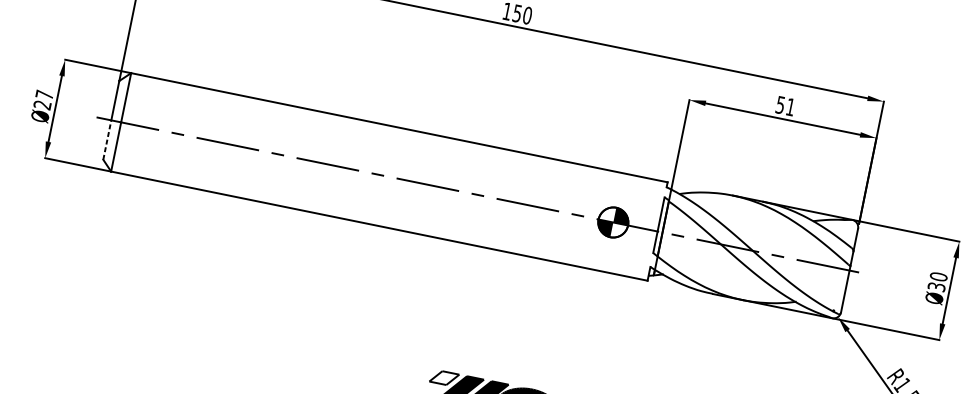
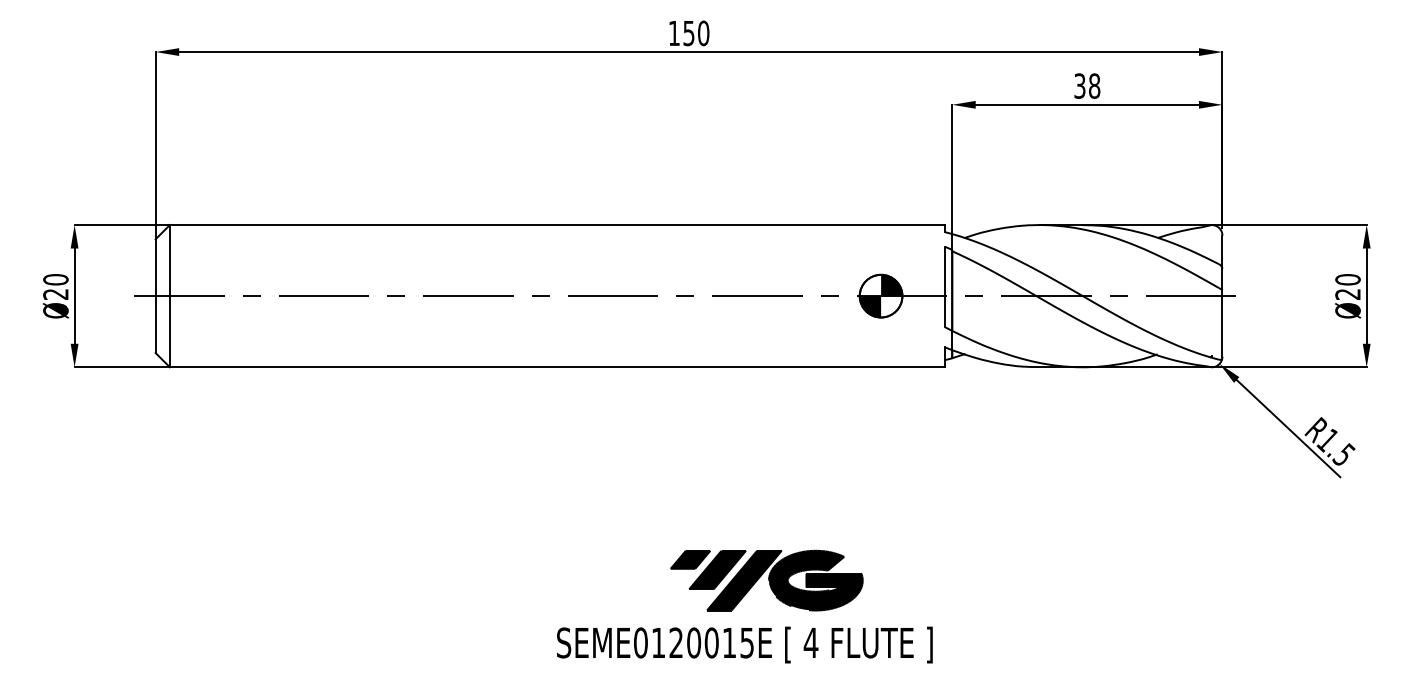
text: (44, 94) -> (55, 279), Ø27 -> Ø20
text: (785, 105) -> (1087, 85), 51 -> 38
line: (107, 139) -> (155, 324), dashed -> solid
text: (936, 287) -> (1347, 294), Ø30 -> Ø20
fill: (444, 377) -> (690, 559), added

